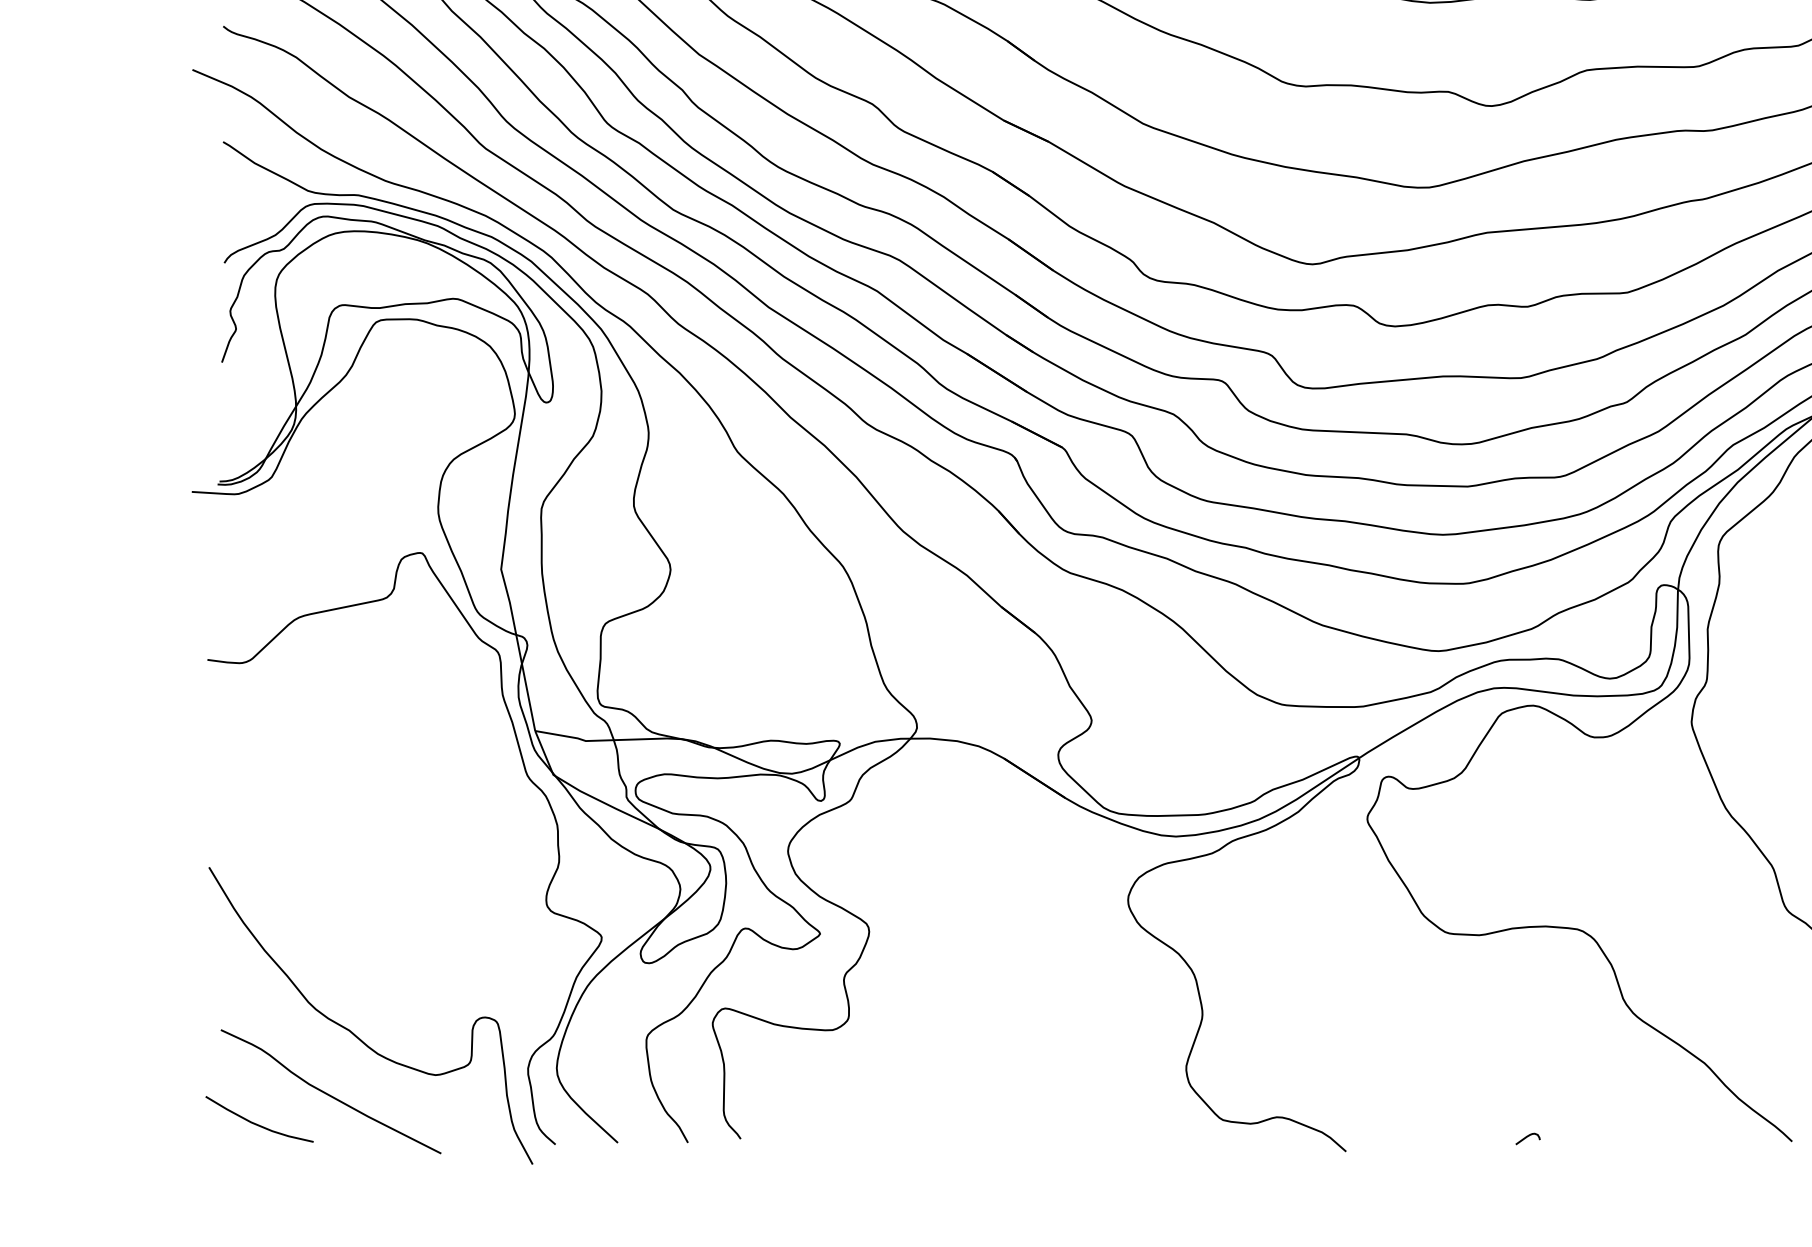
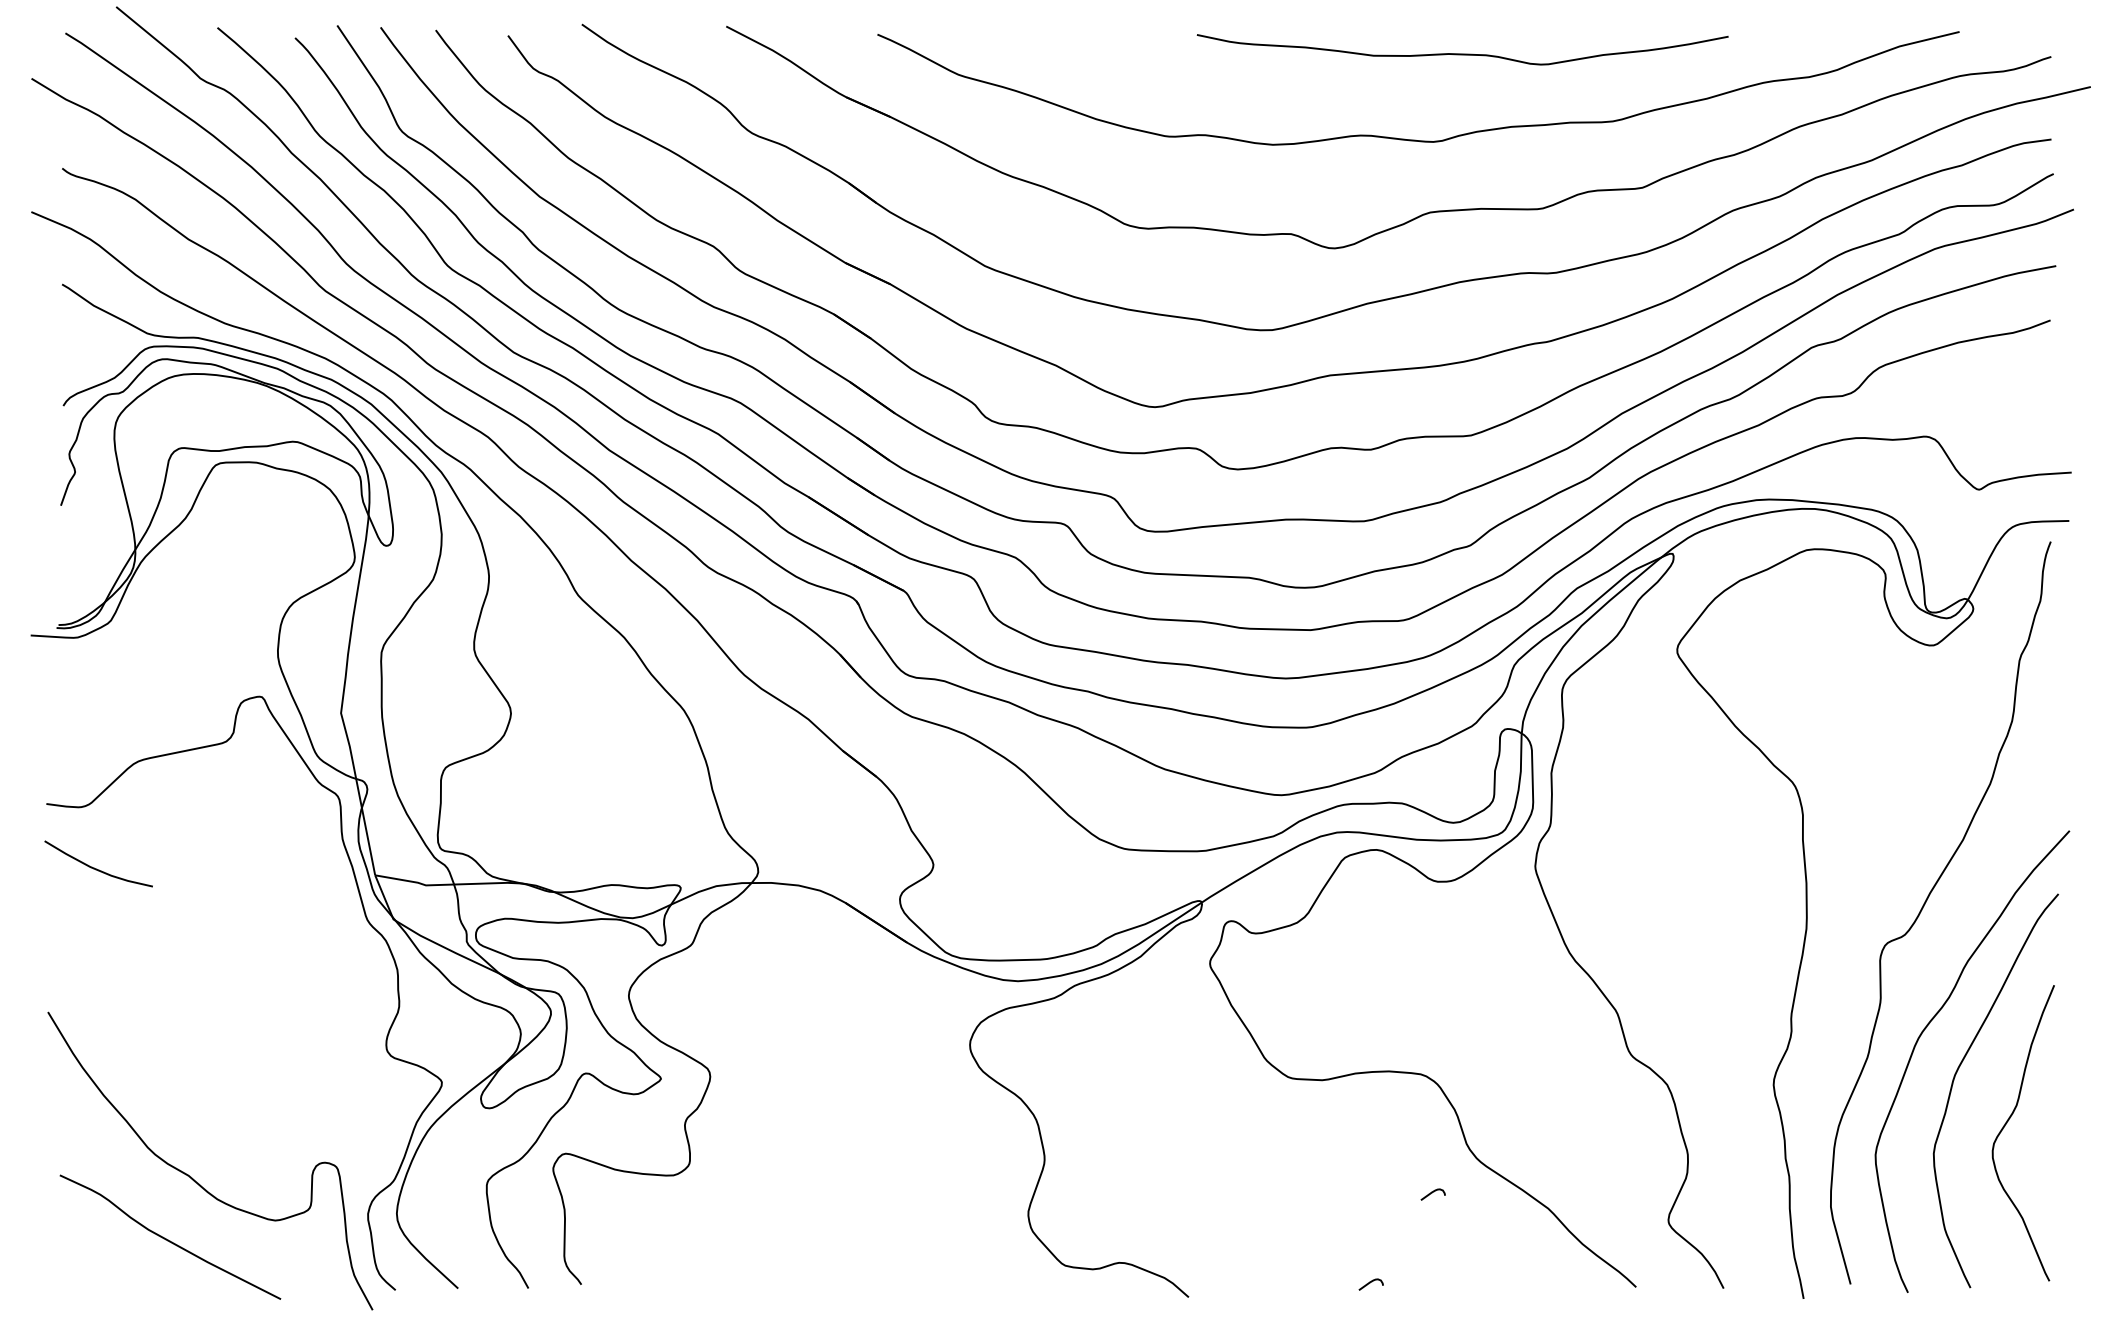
curve: (1589, 1048) -> (1432, 1193), added
curve: (257, 1123) -> (96, 868), moved

